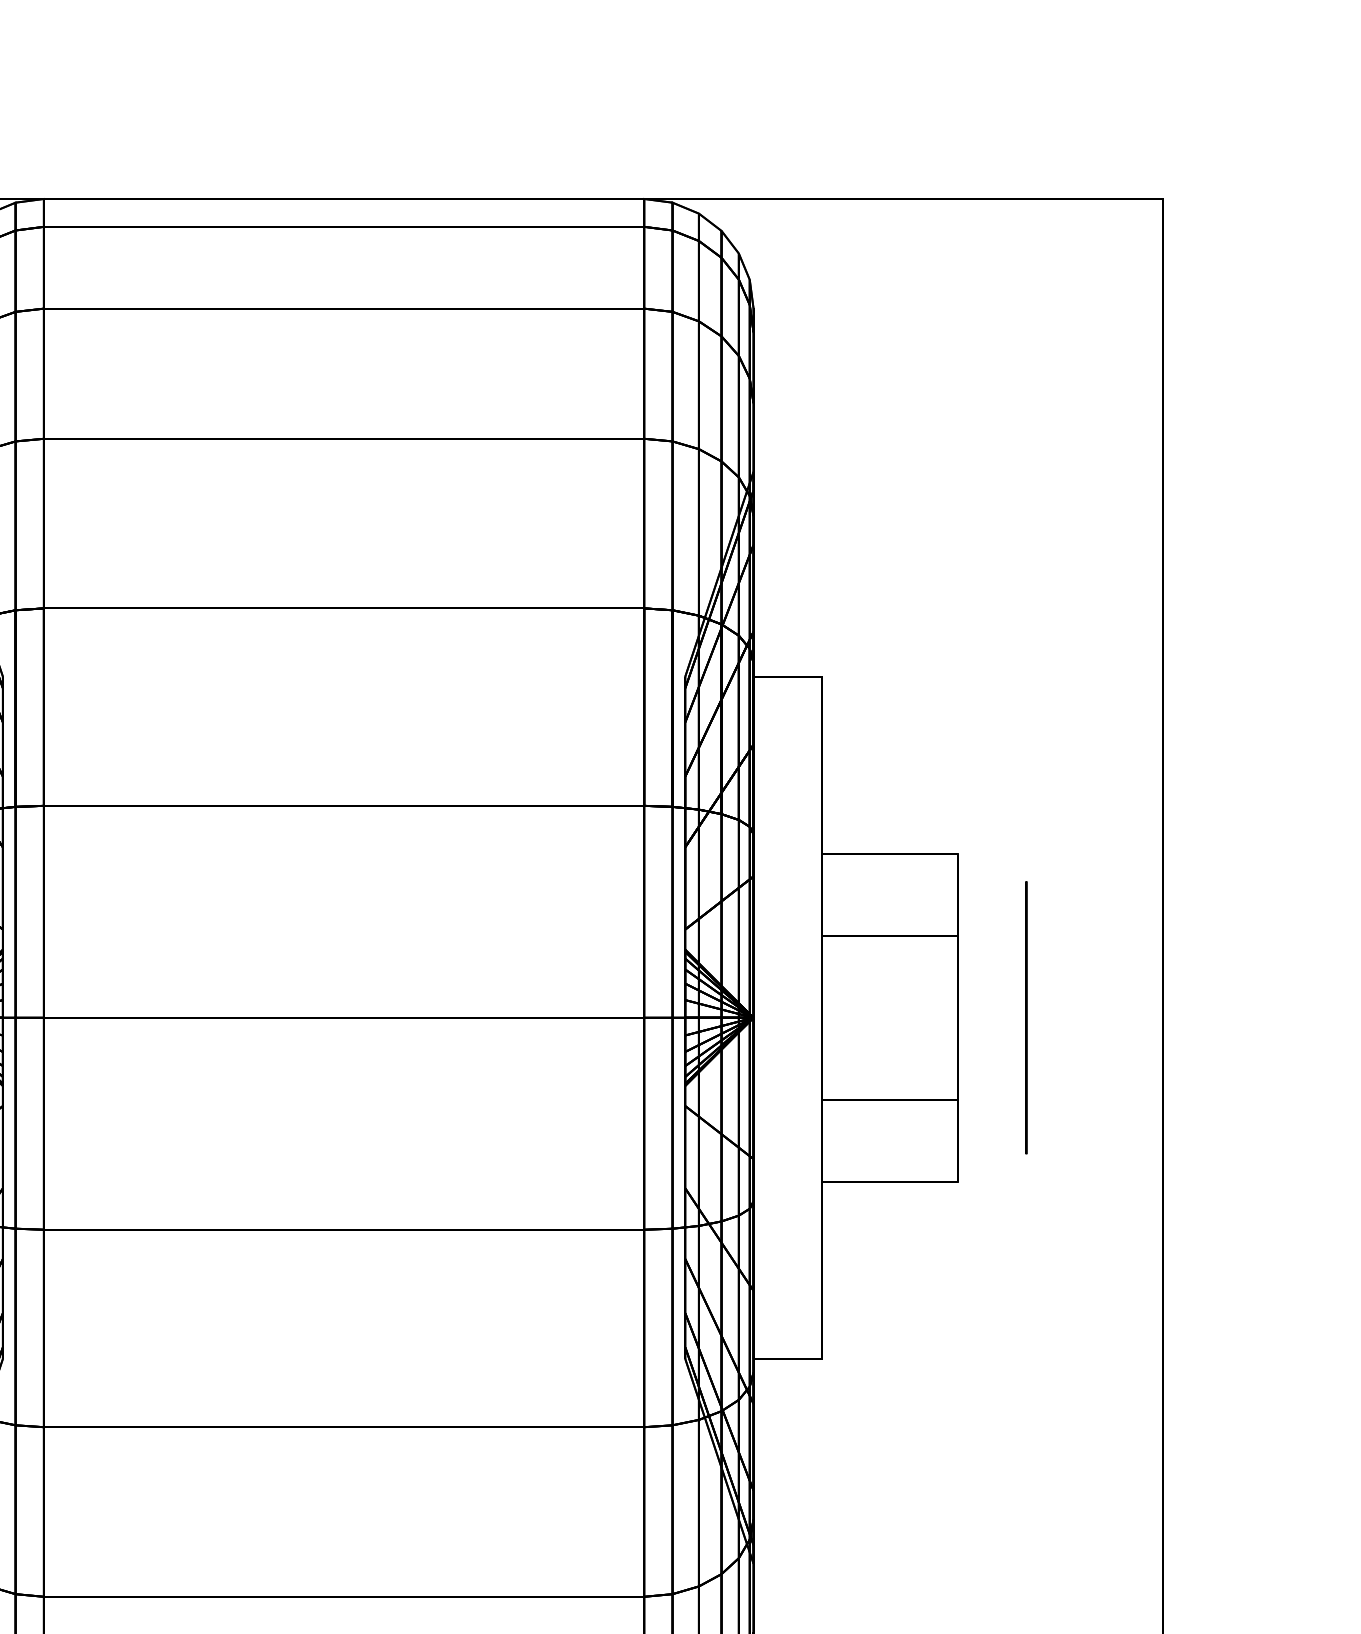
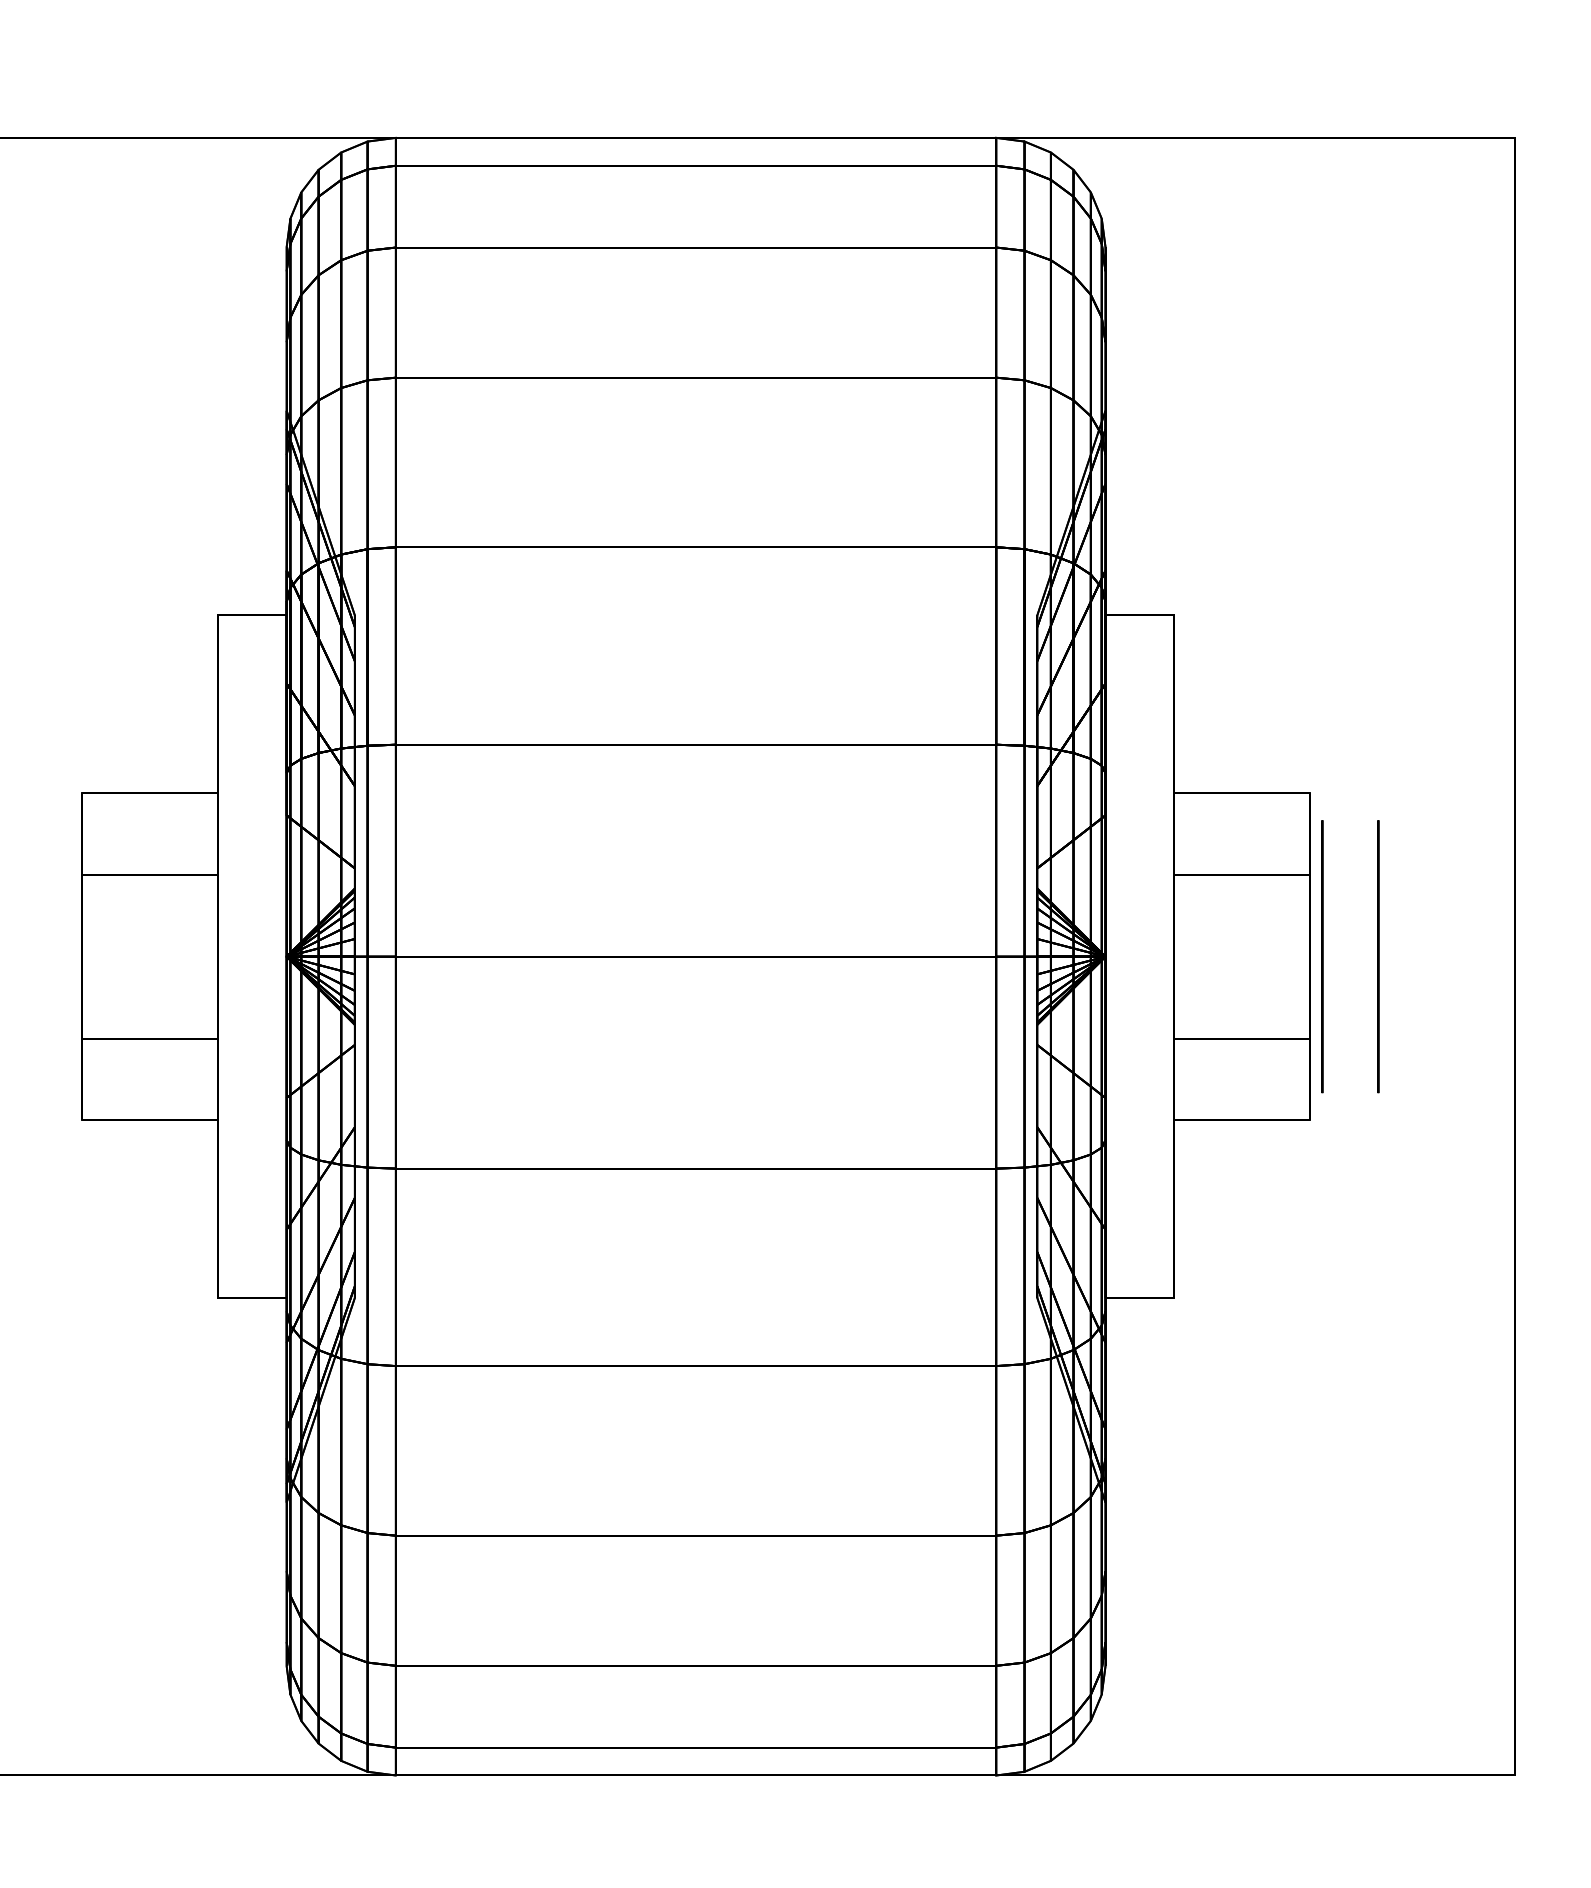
circle: (970, 1017) -> (1322, 956), added

